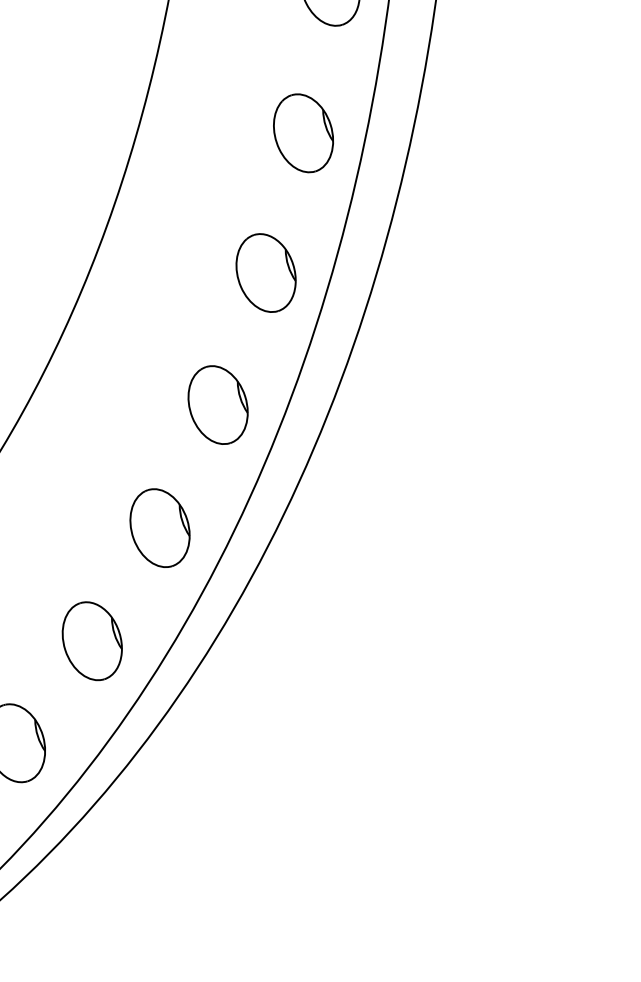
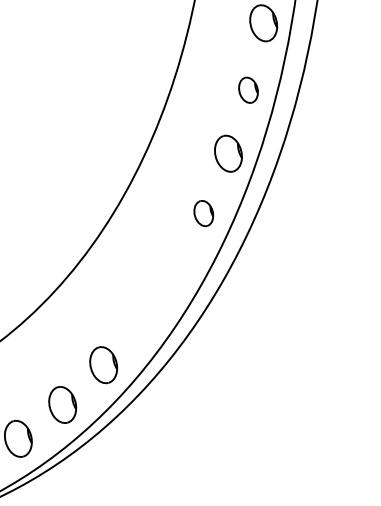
part: (303, 133) -> (248, 90), size x0.7
part: (217, 404) -> (203, 213), size x0.7
part: (159, 526) -> (174, 268), removed
part: (91, 640) -> (140, 319), removed

